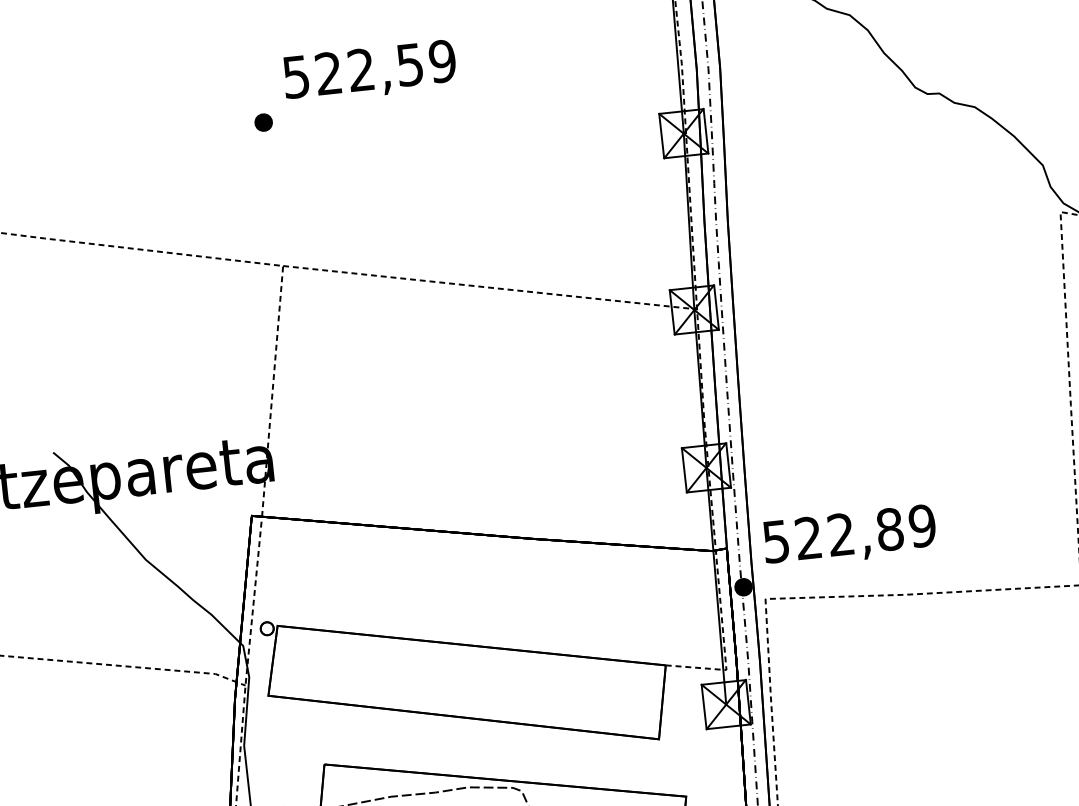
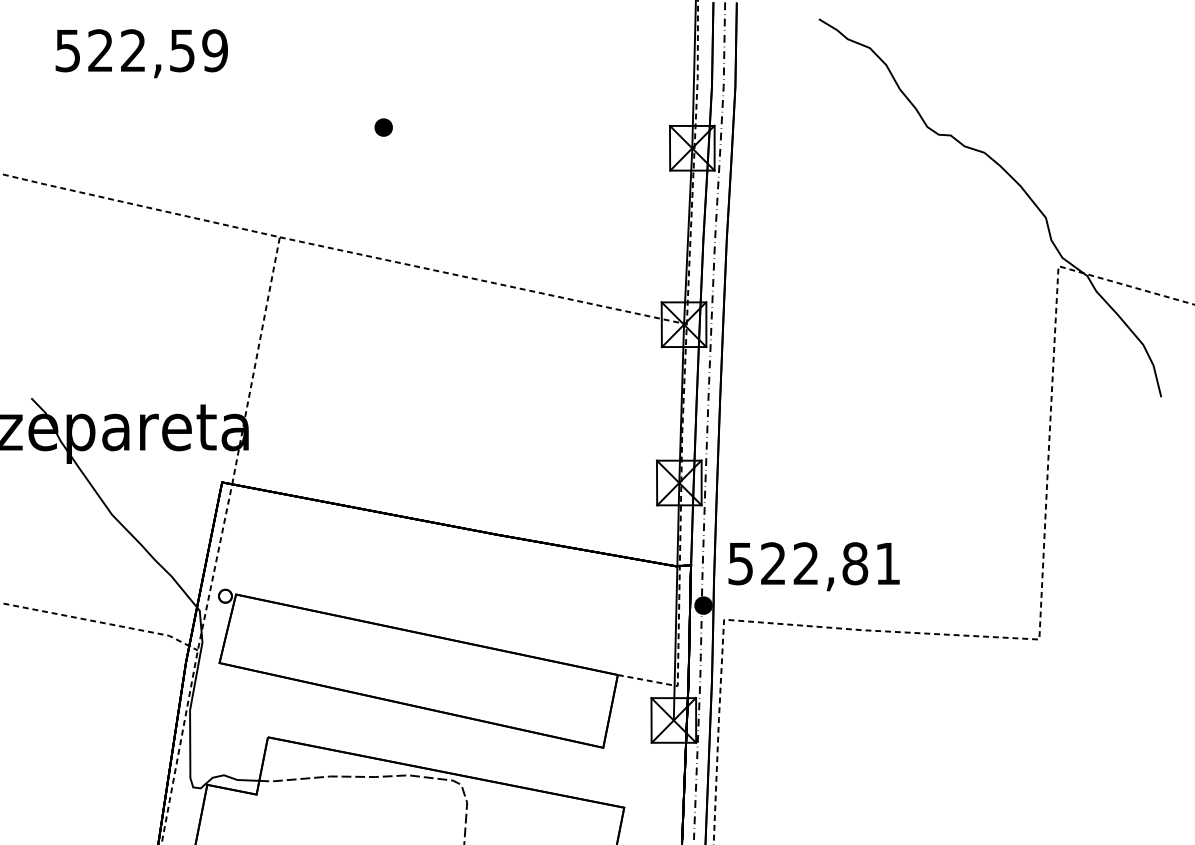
text: (369, 71) -> (141, 53), moved
part: (263, 122) -> (383, 127), moved
text: (922, 525) -> (887, 563), 522,89 -> 522,81

